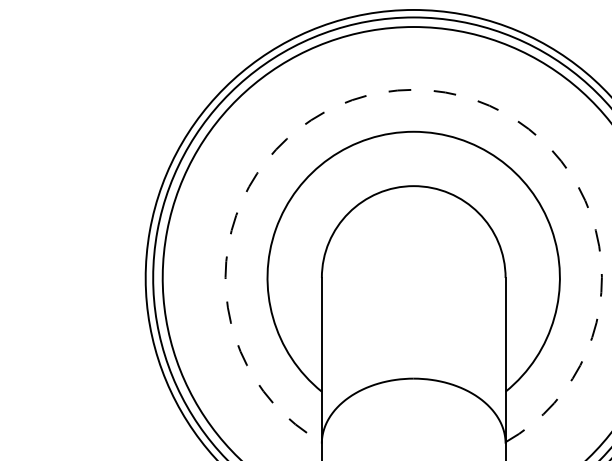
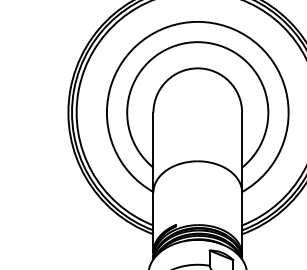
arc: (413, 88) -> (197, 21), dashed -> solid

